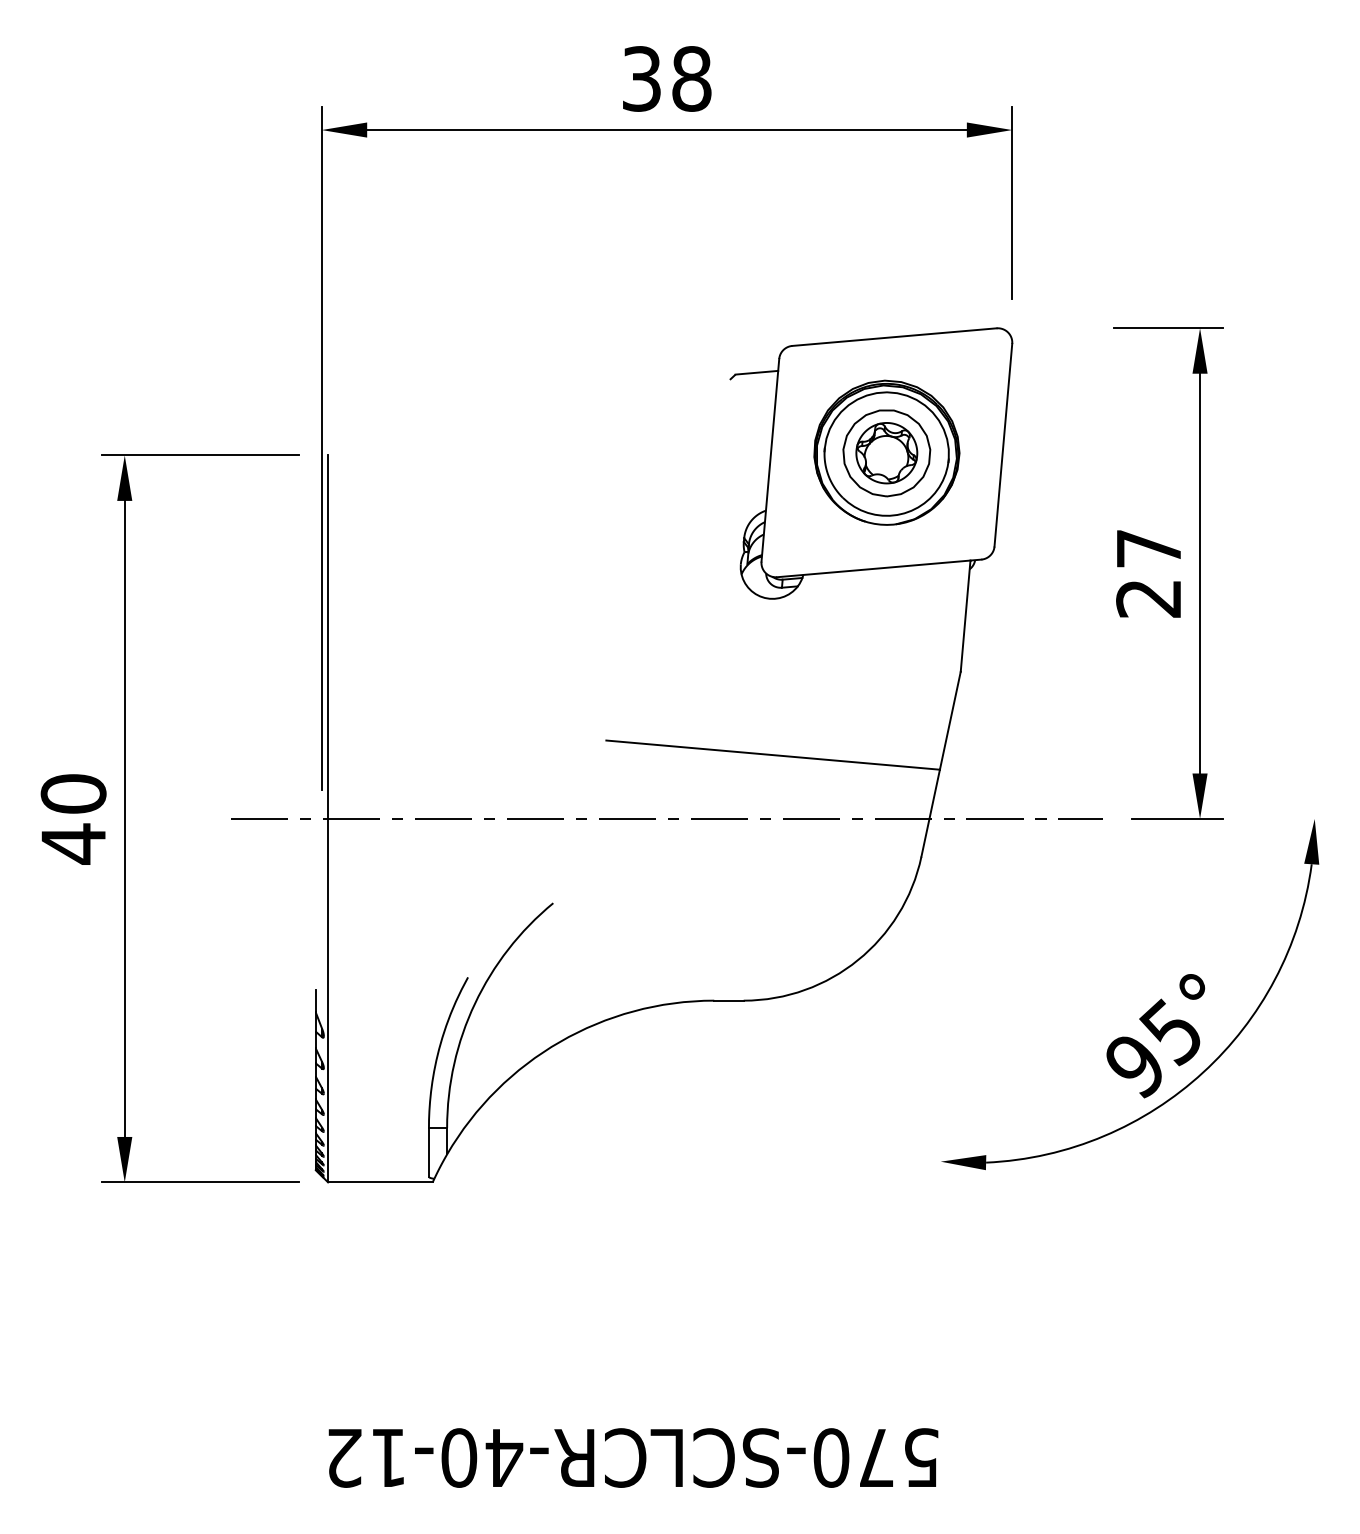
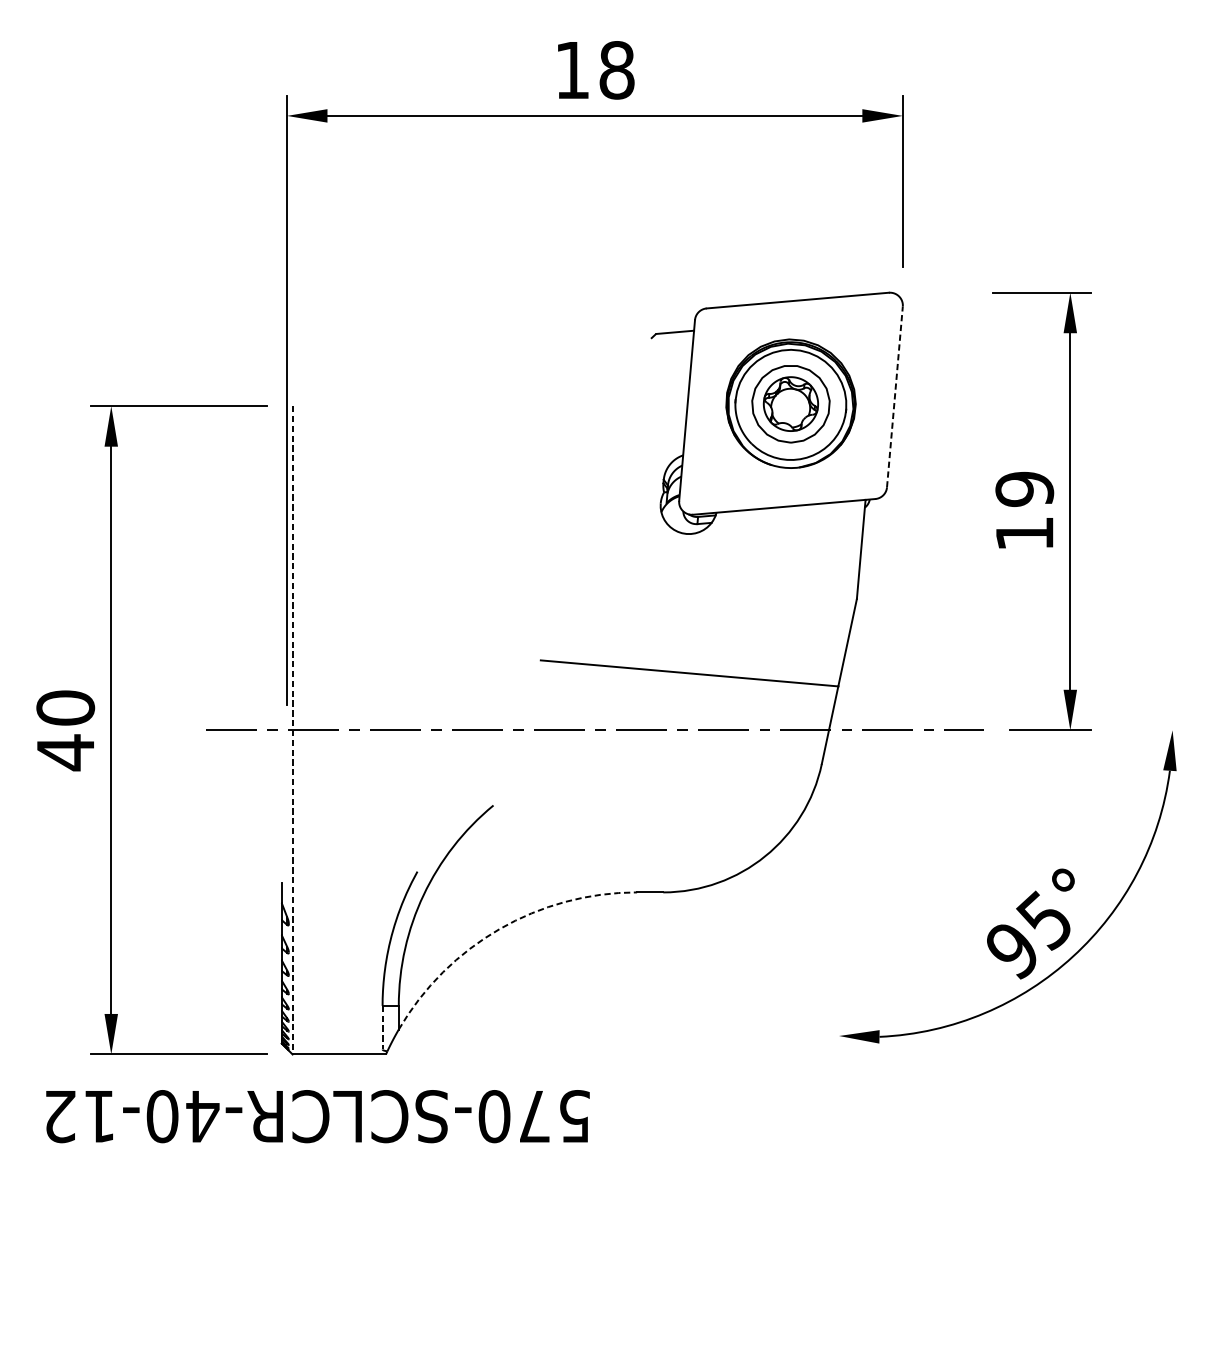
text: (641, 78) -> (572, 69), 38 -> 18
line: (1003, 445) -> (895, 397), solid -> dashed
text: (1148, 573) -> (1024, 511), 27 -> 19
line: (328, 819) -> (292, 730), solid -> dashed
arc: (560, 1041) -> (499, 928), solid -> dashed
line: (428, 1152) -> (382, 1027), solid -> dashed
text: (633, 1457) -> (317, 1116), moved

